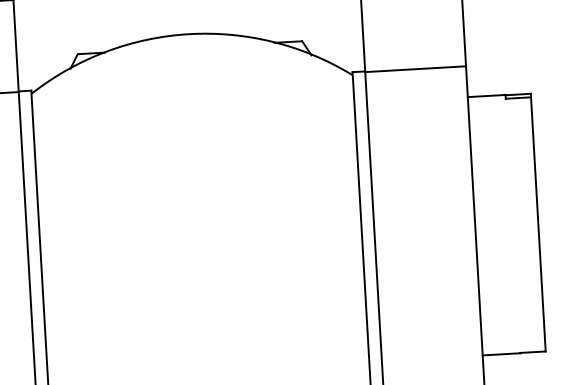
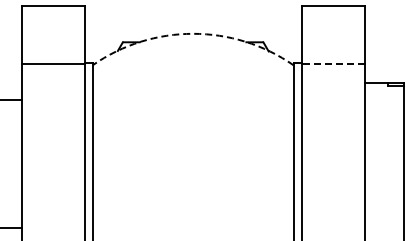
arc: (189, 33) -> (193, 33), solid -> dashed
line: (416, 68) -> (333, 63), solid -> dashed

